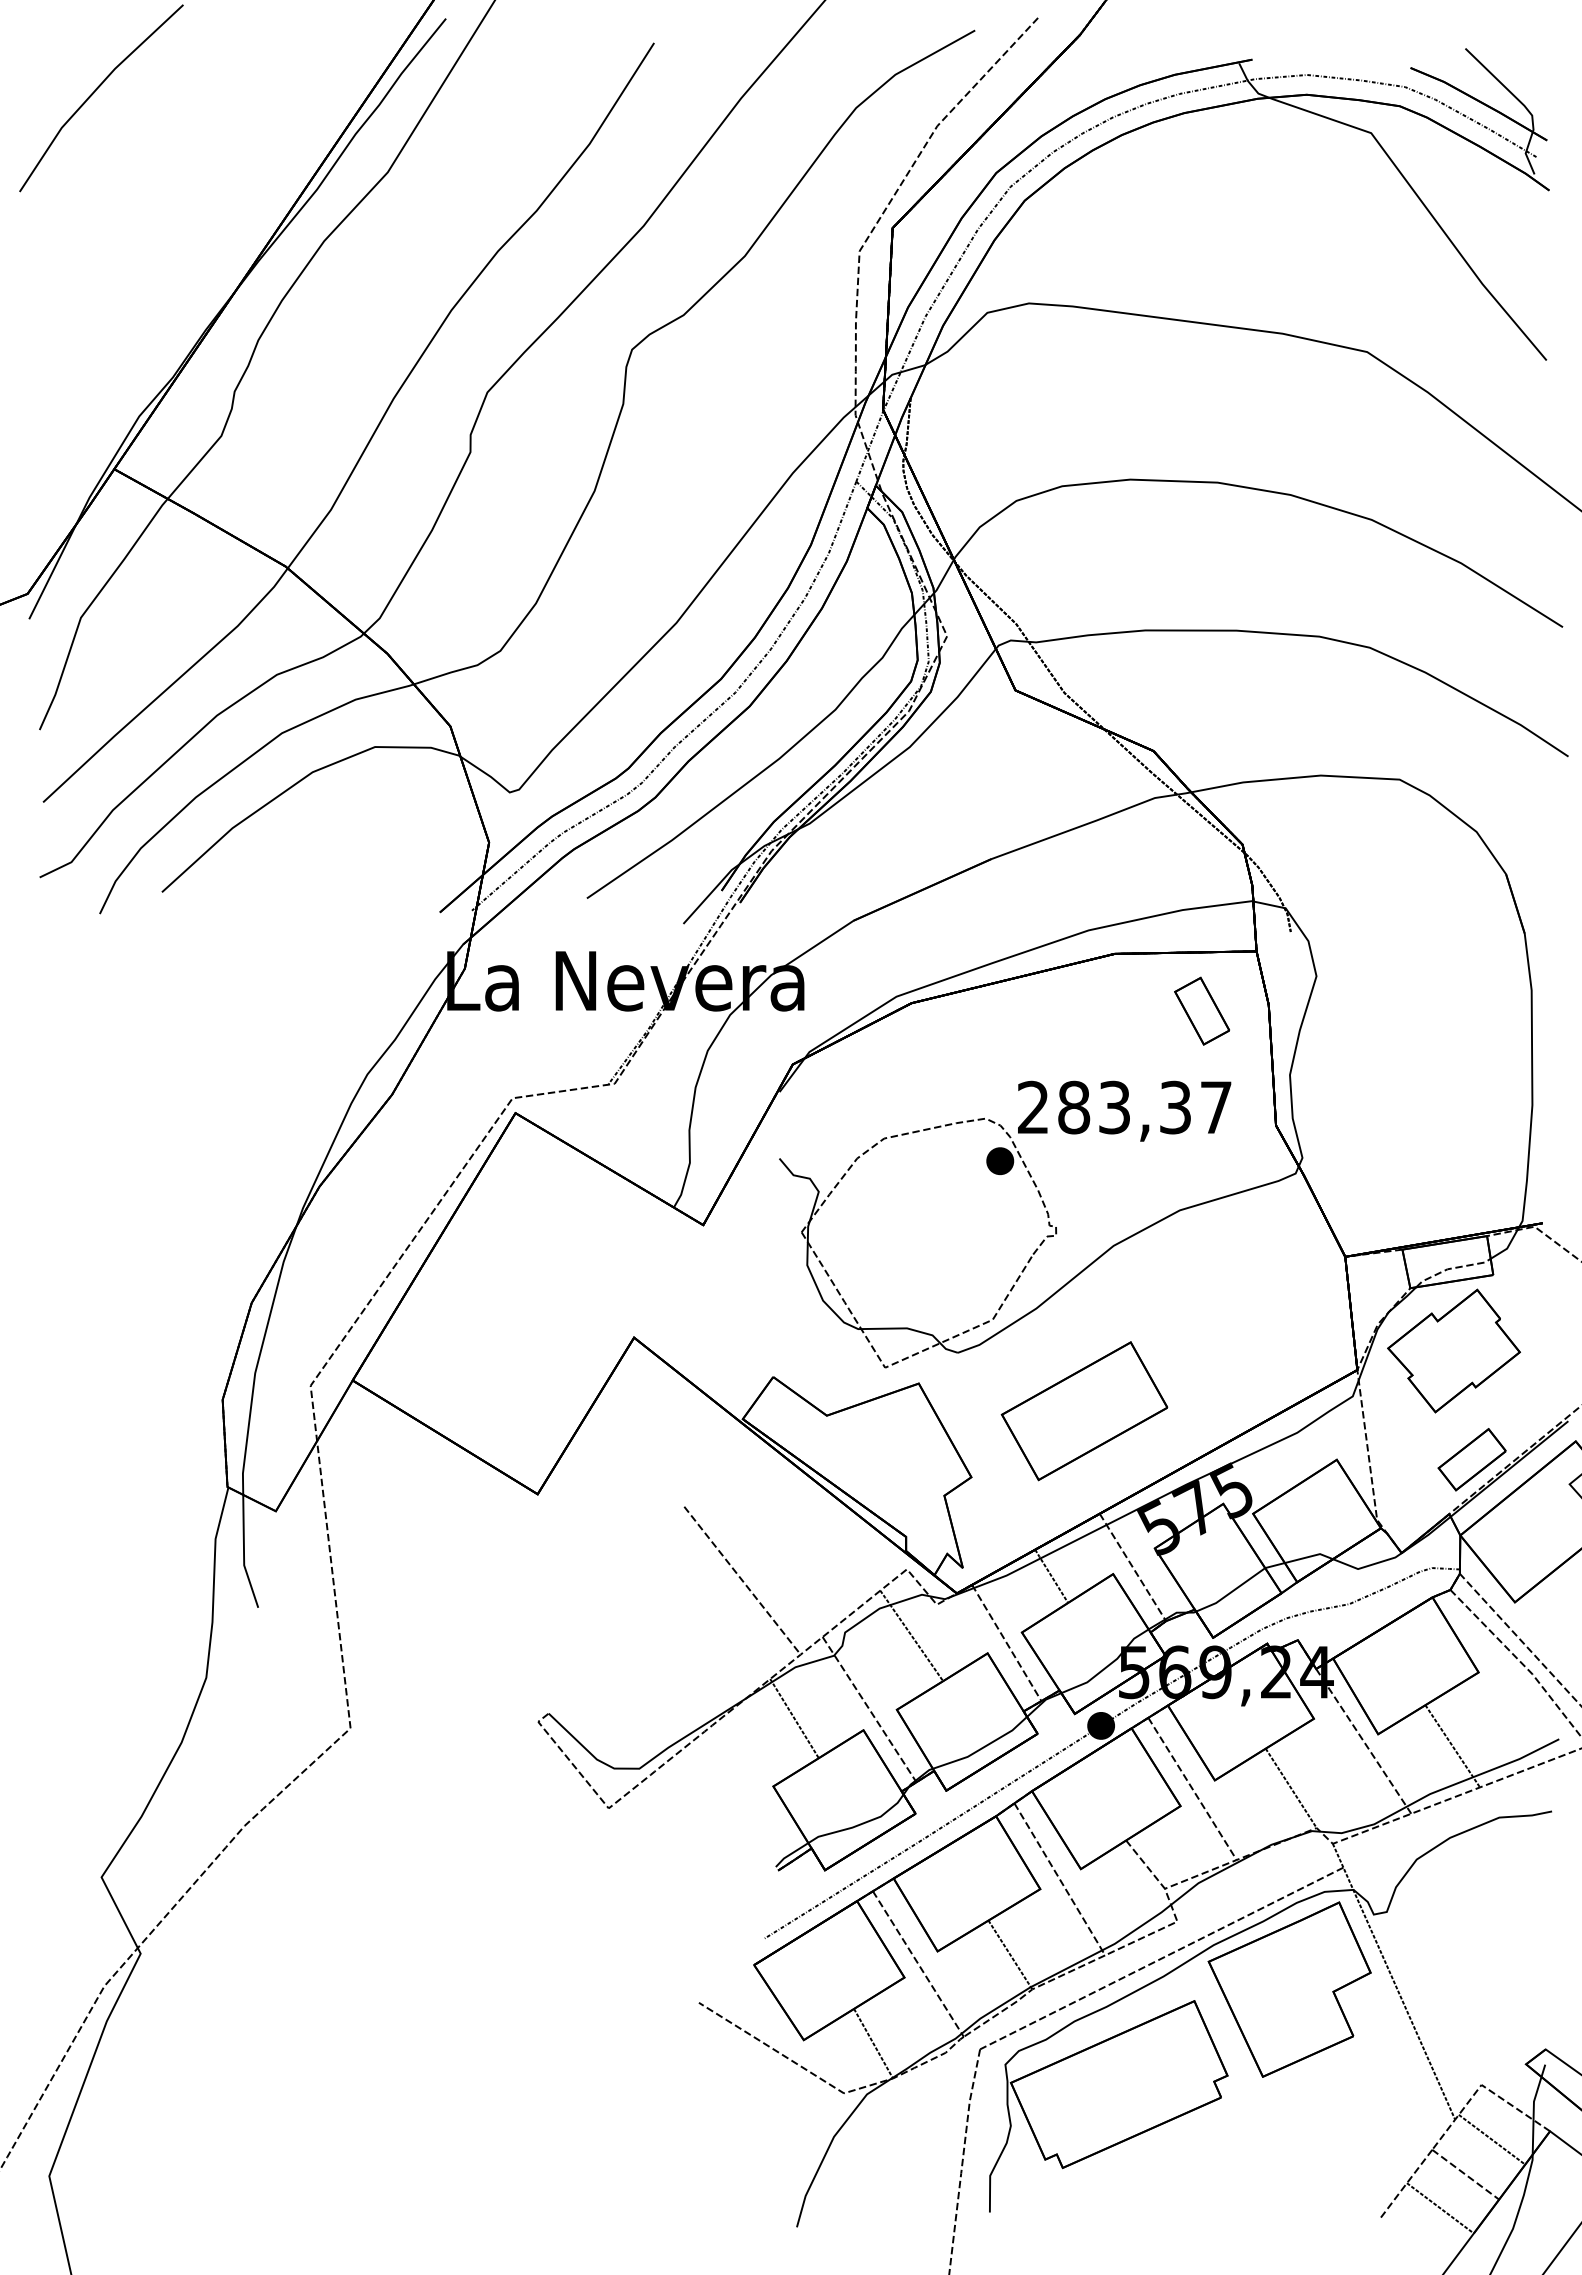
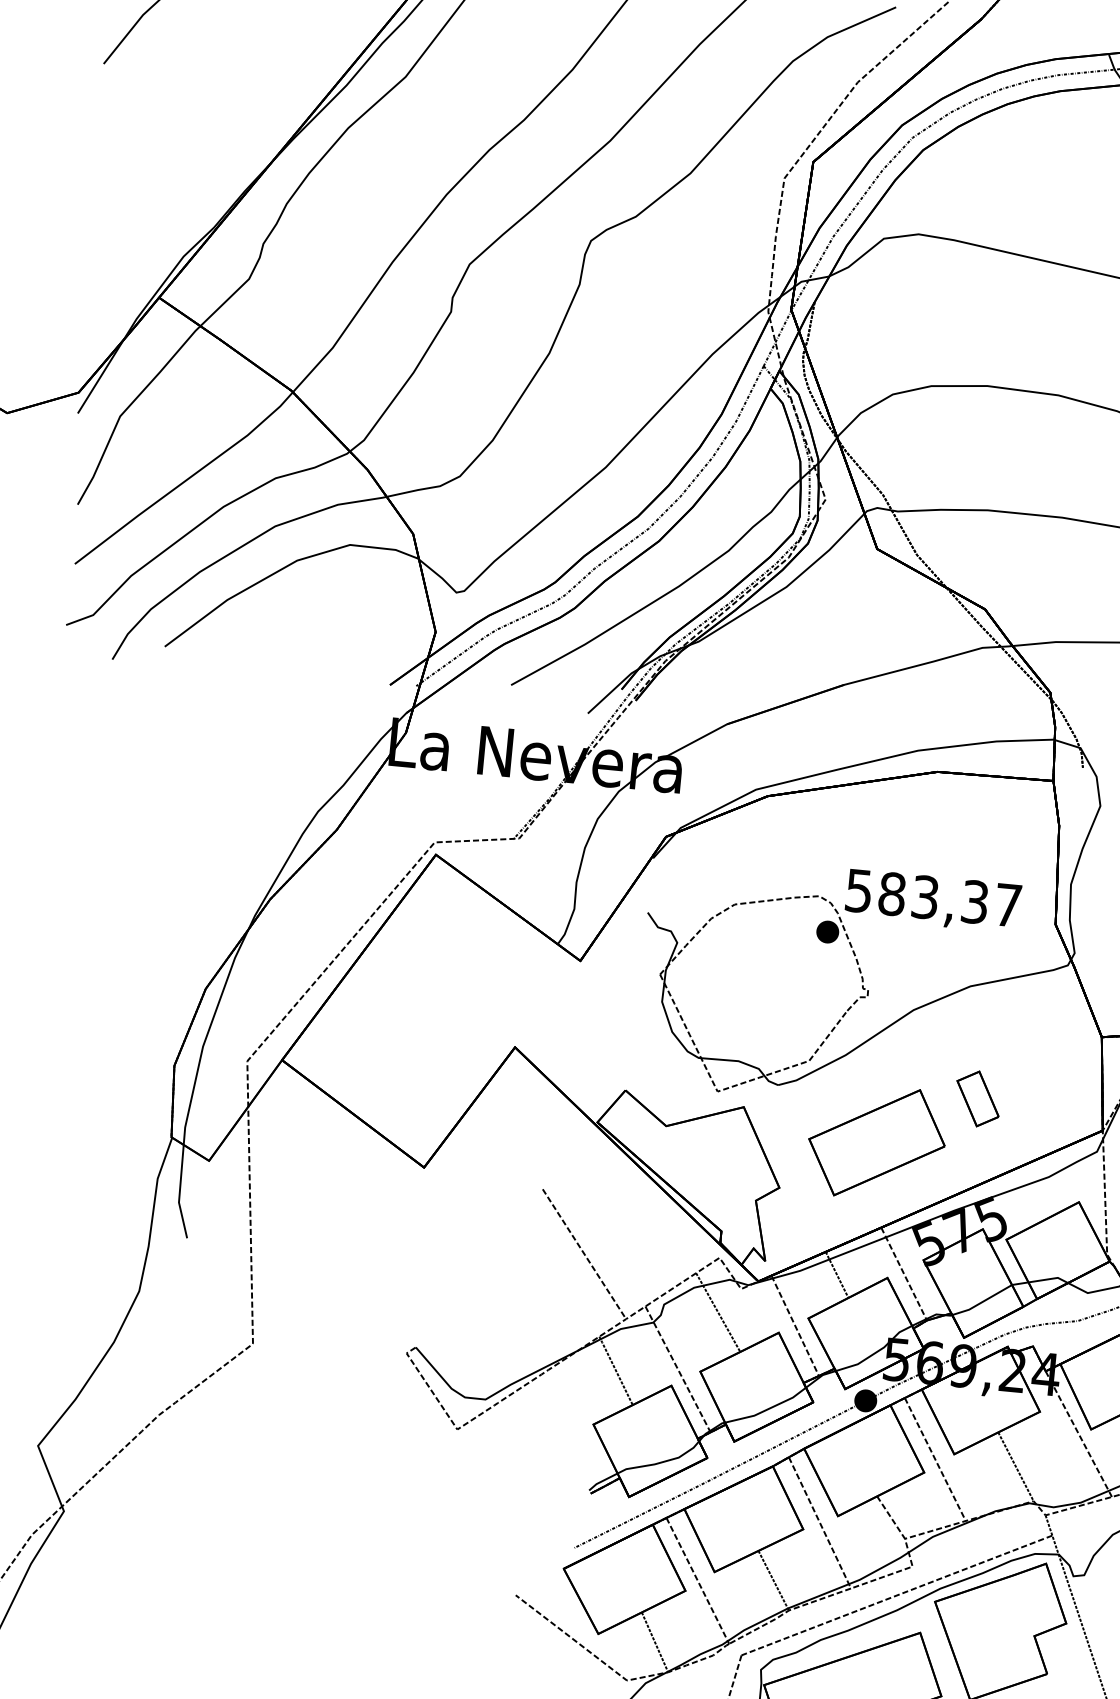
part: (1201, 1010) -> (977, 1098), moved
text: (1033, 1107) -> (859, 890), 283,37 -> 583,37

